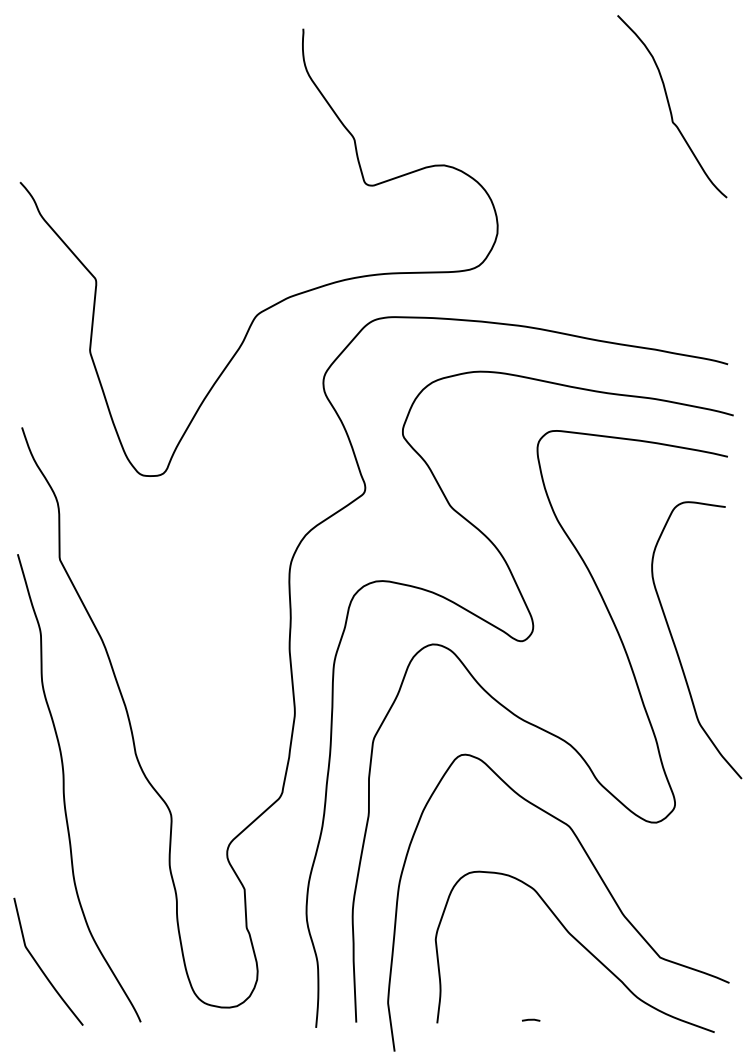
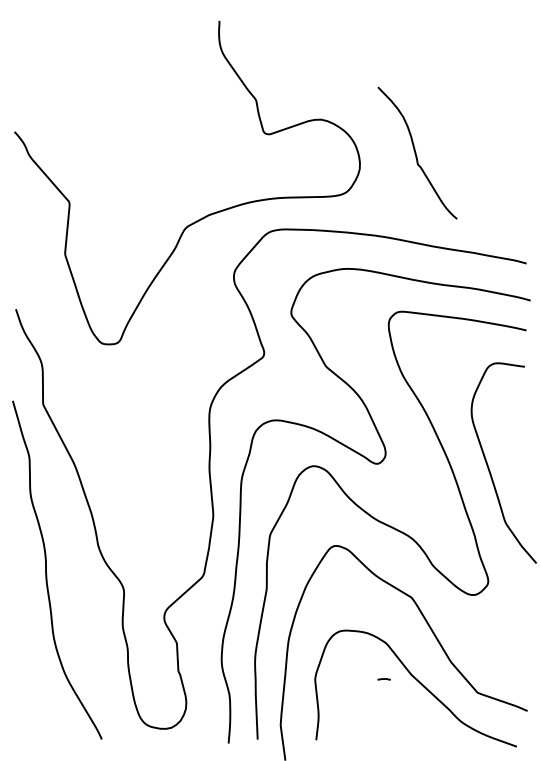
curve: (670, 106) -> (416, 153), moved
curve: (40, 966) -> (29, 699), removed
line: (531, 1019) -> (384, 678), moved

